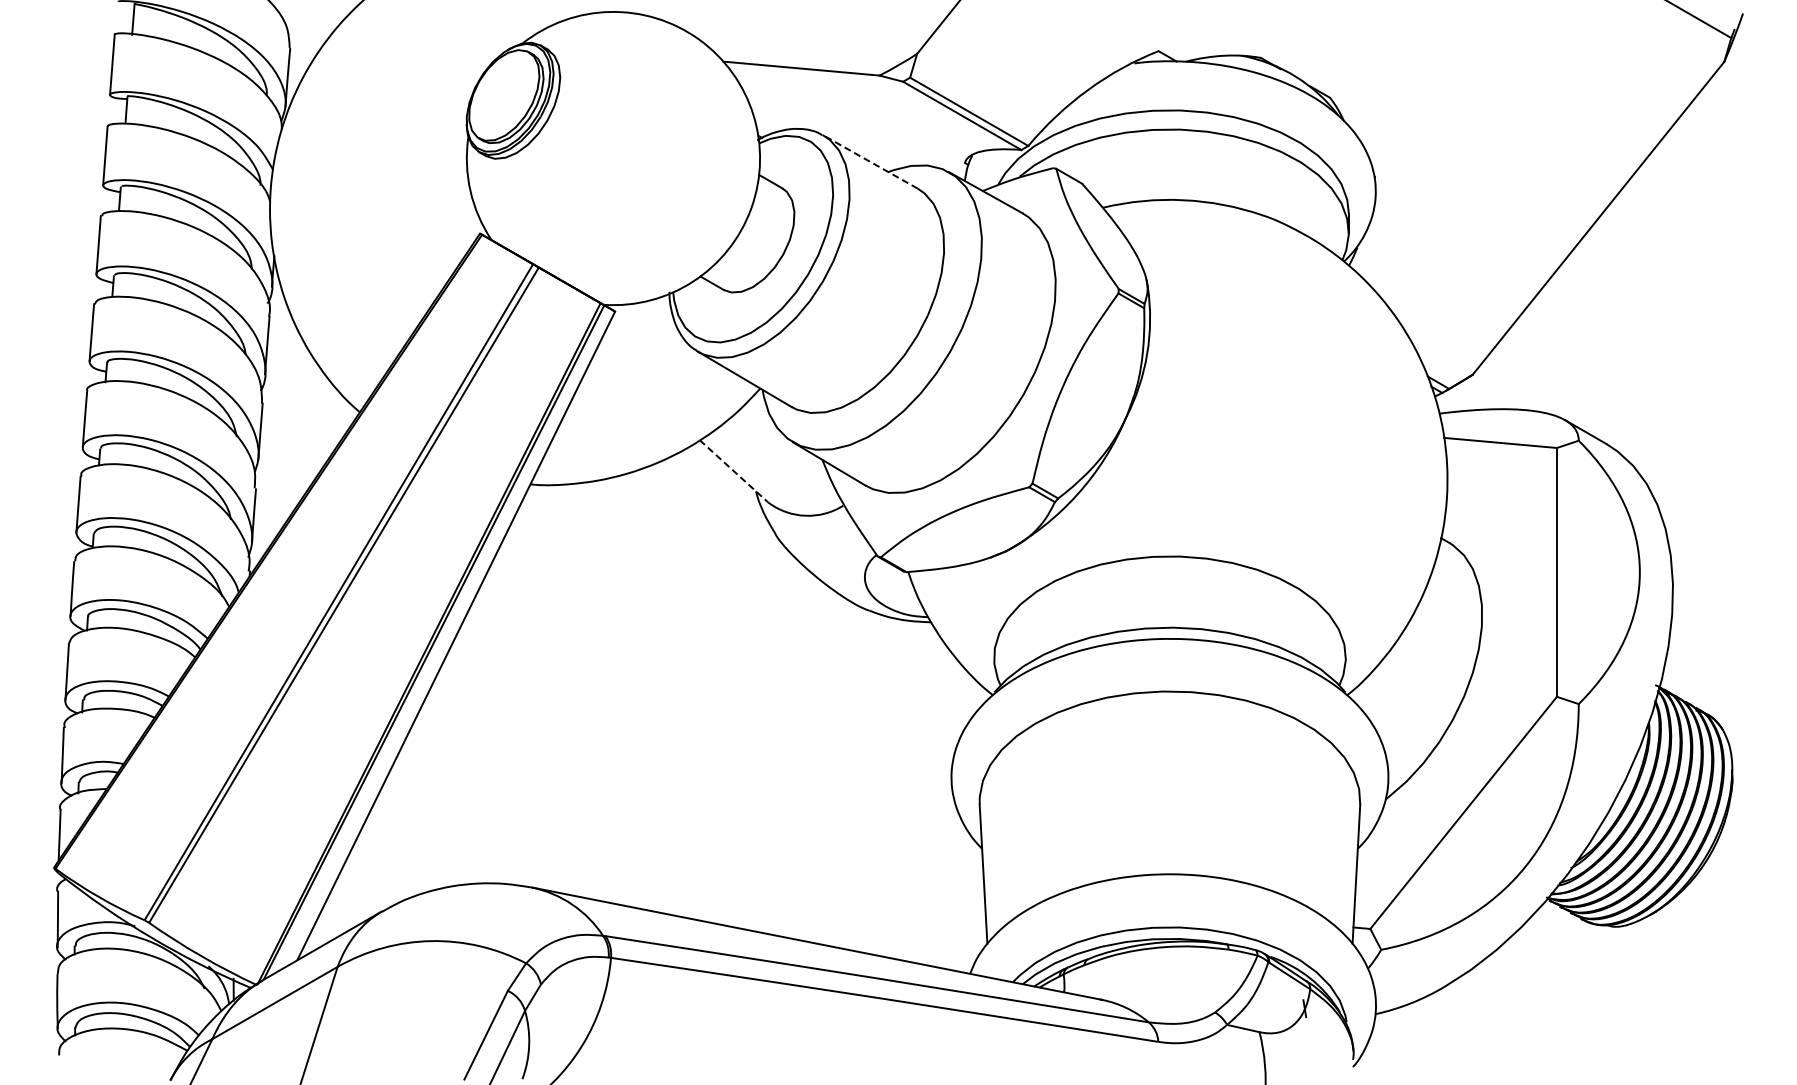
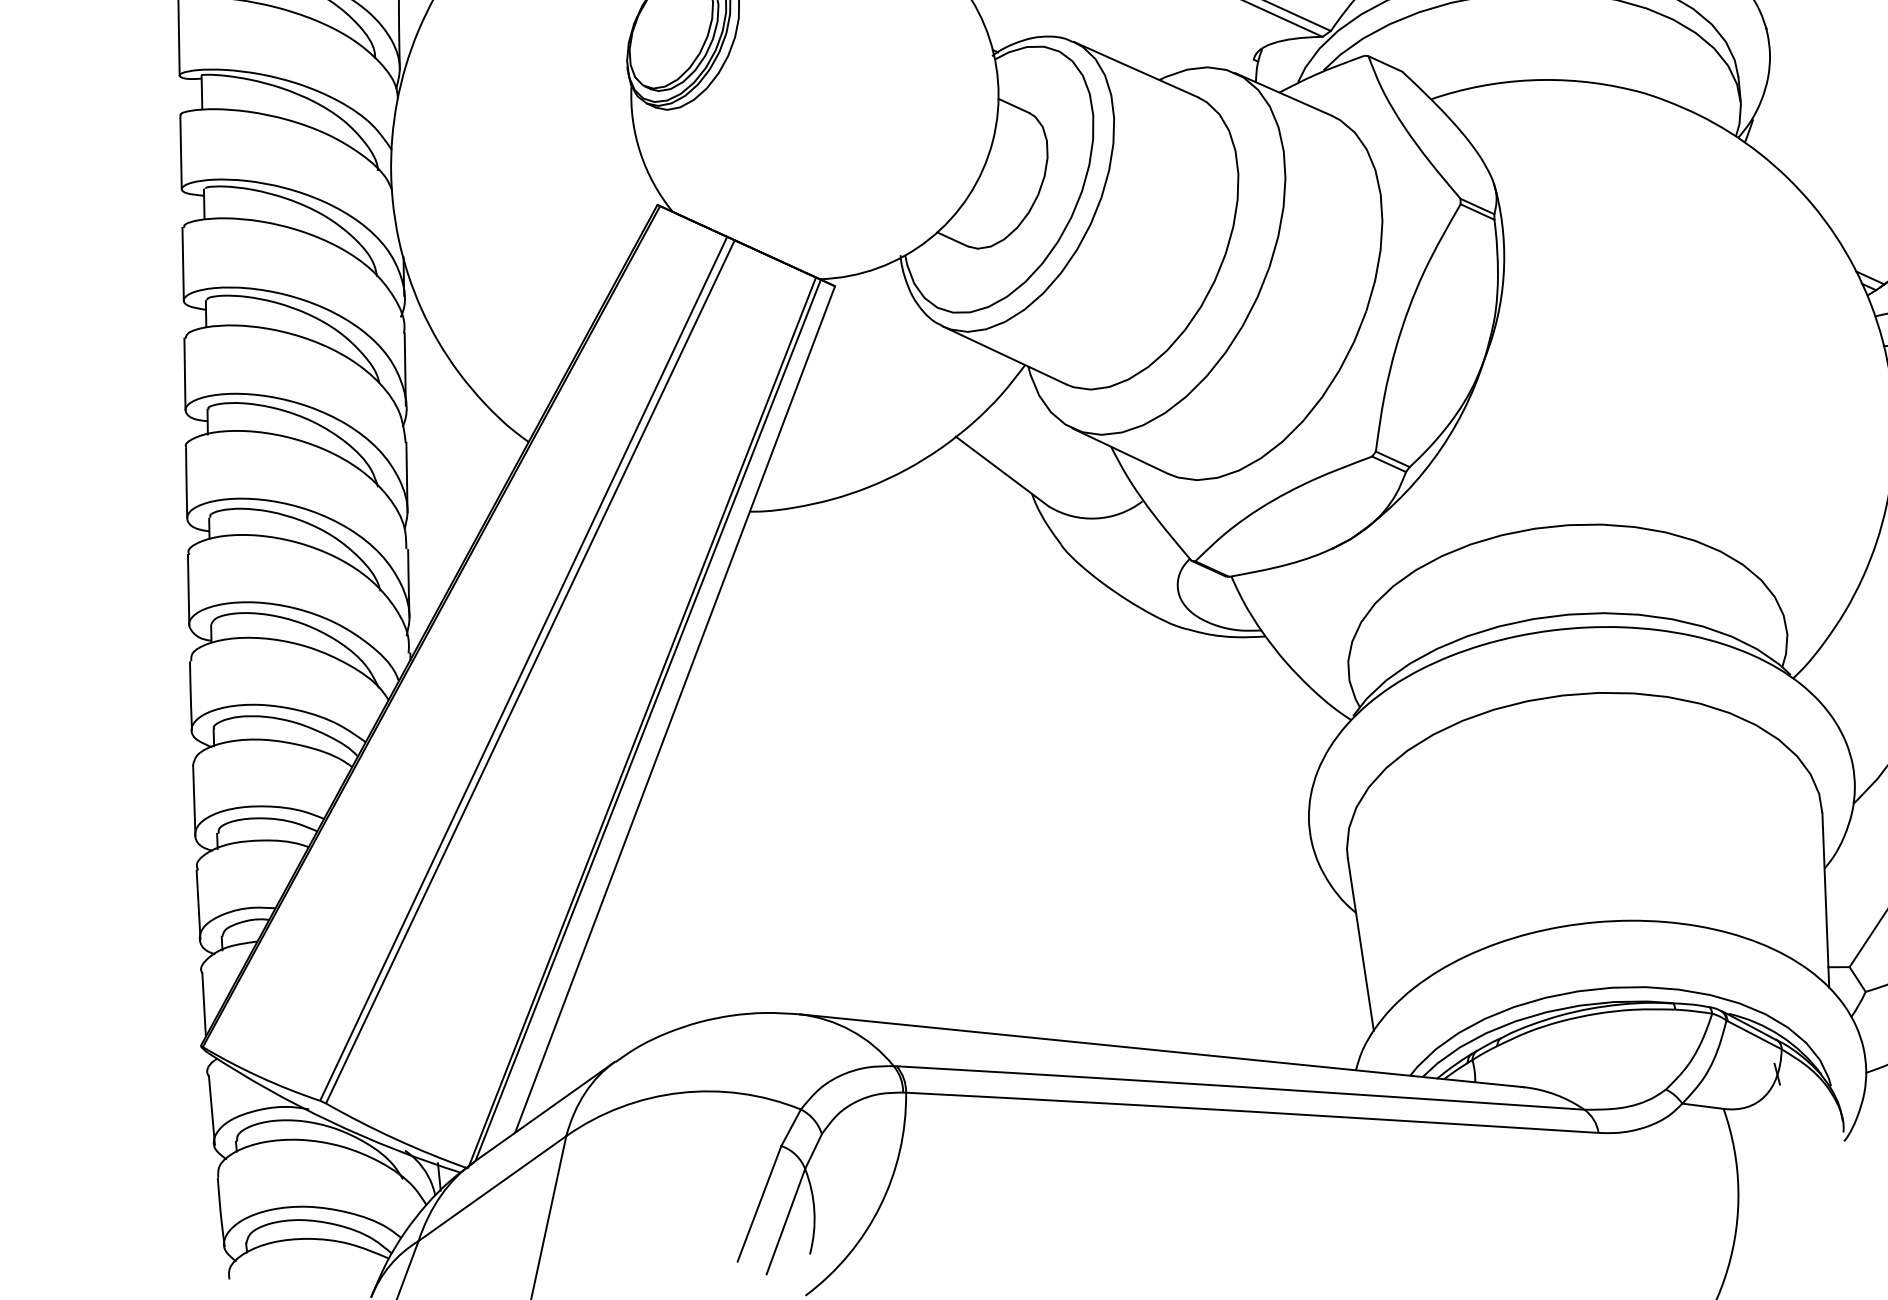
line: (870, 161) -> (1135, 68), dashed -> solid
line: (734, 471) -> (1002, 471), dashed -> solid

